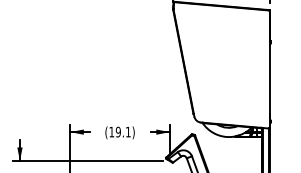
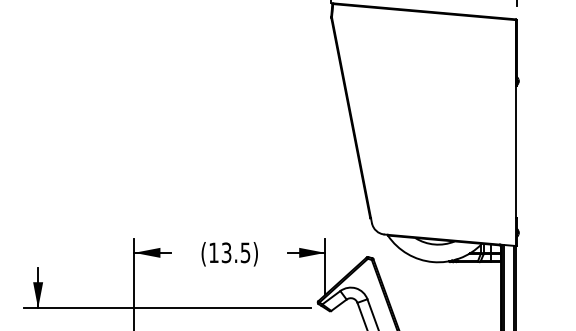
text: (122, 131) -> (234, 251), (19.1) -> (13.5)

